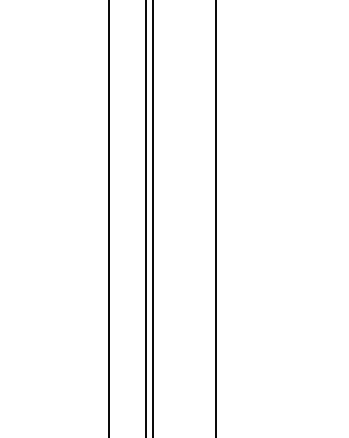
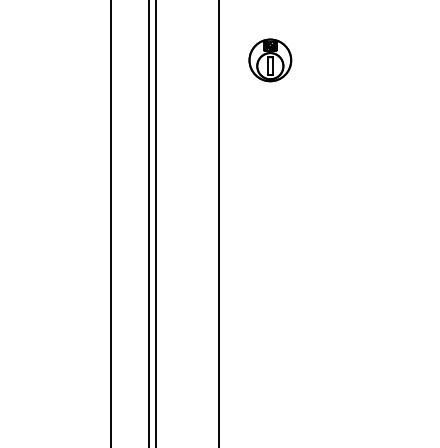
part: (267, 37) -> (270, 60), added

